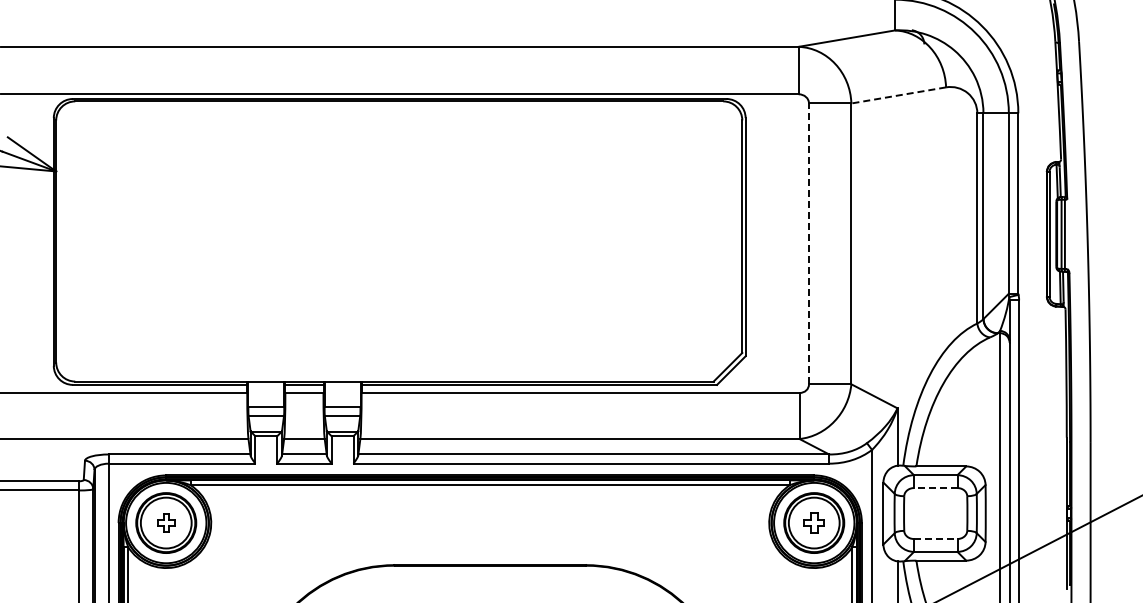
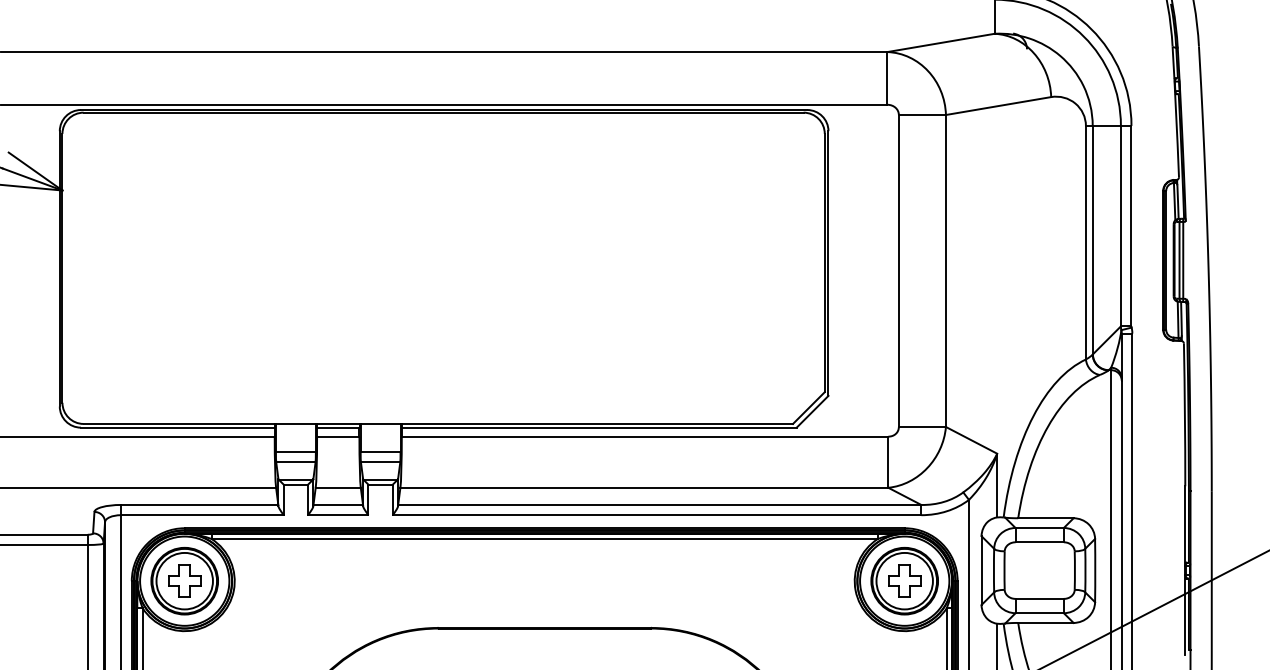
line: (898, 95) -> (998, 106), dashed -> solid
line: (809, 243) -> (899, 270), dashed -> solid
line: (935, 488) -> (1039, 542), dashed -> solid
part: (166, 522) -> (185, 580), size x1.67
part: (814, 522) -> (904, 580), size x1.43
line: (935, 539) -> (1039, 599), dashed -> solid

